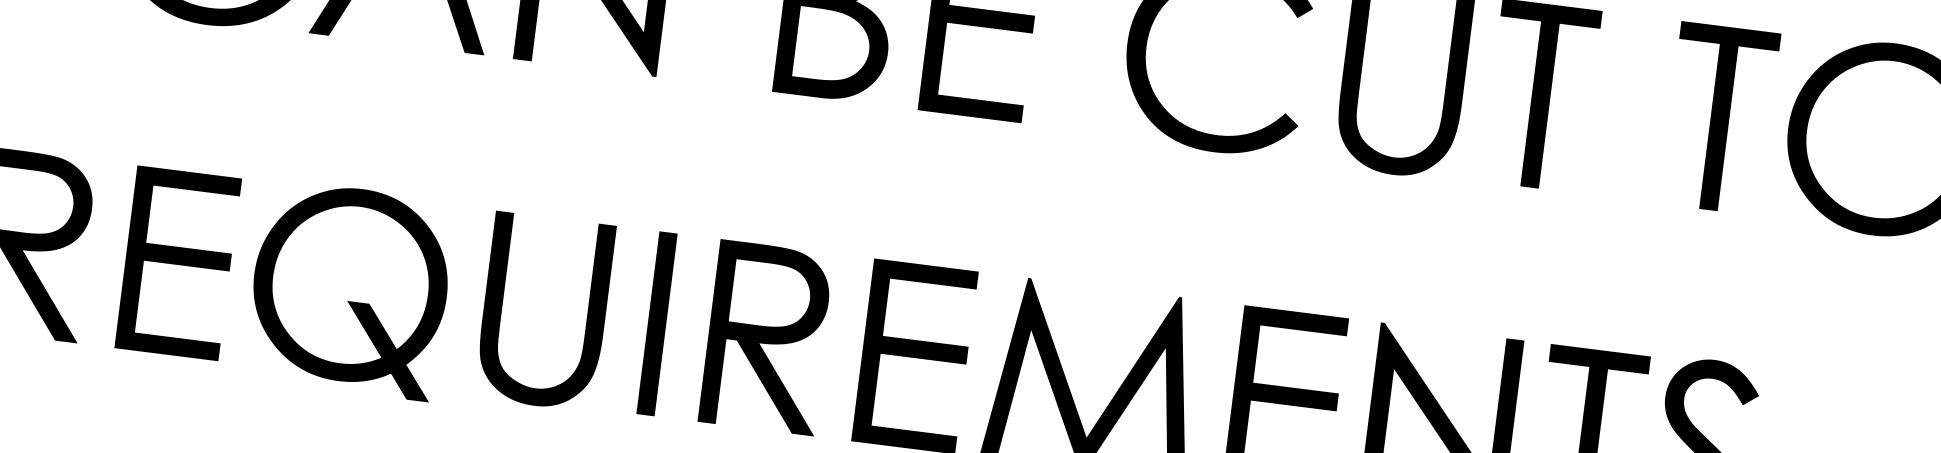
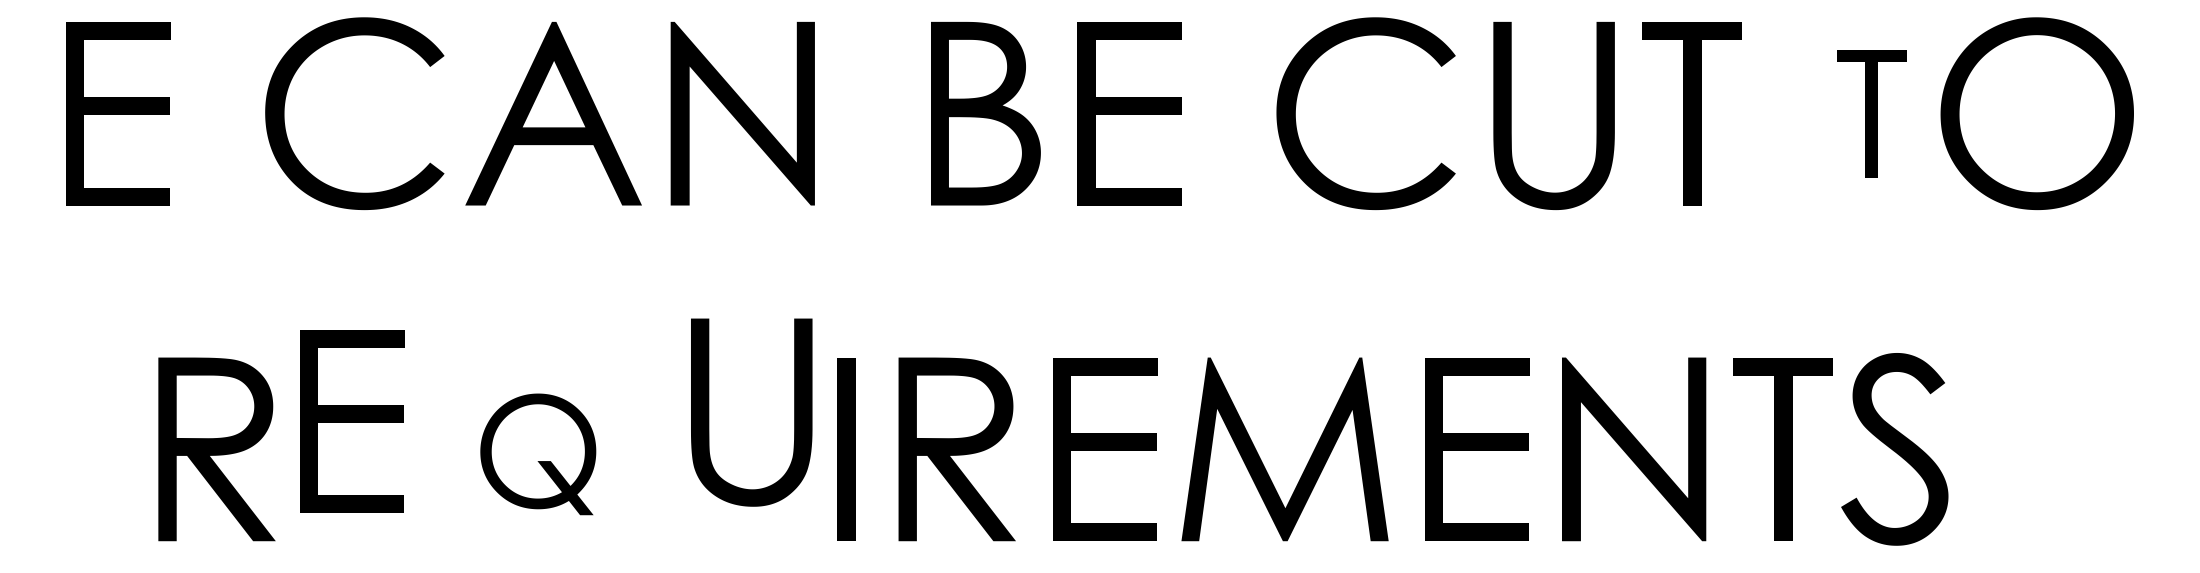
part: (1719, 118) -> (1871, 113), size x0.7
part: (178, 263) -> (352, 421), moved
part: (349, 290) -> (537, 454), size x0.6
part: (502, 306) -> (709, 412), moved

